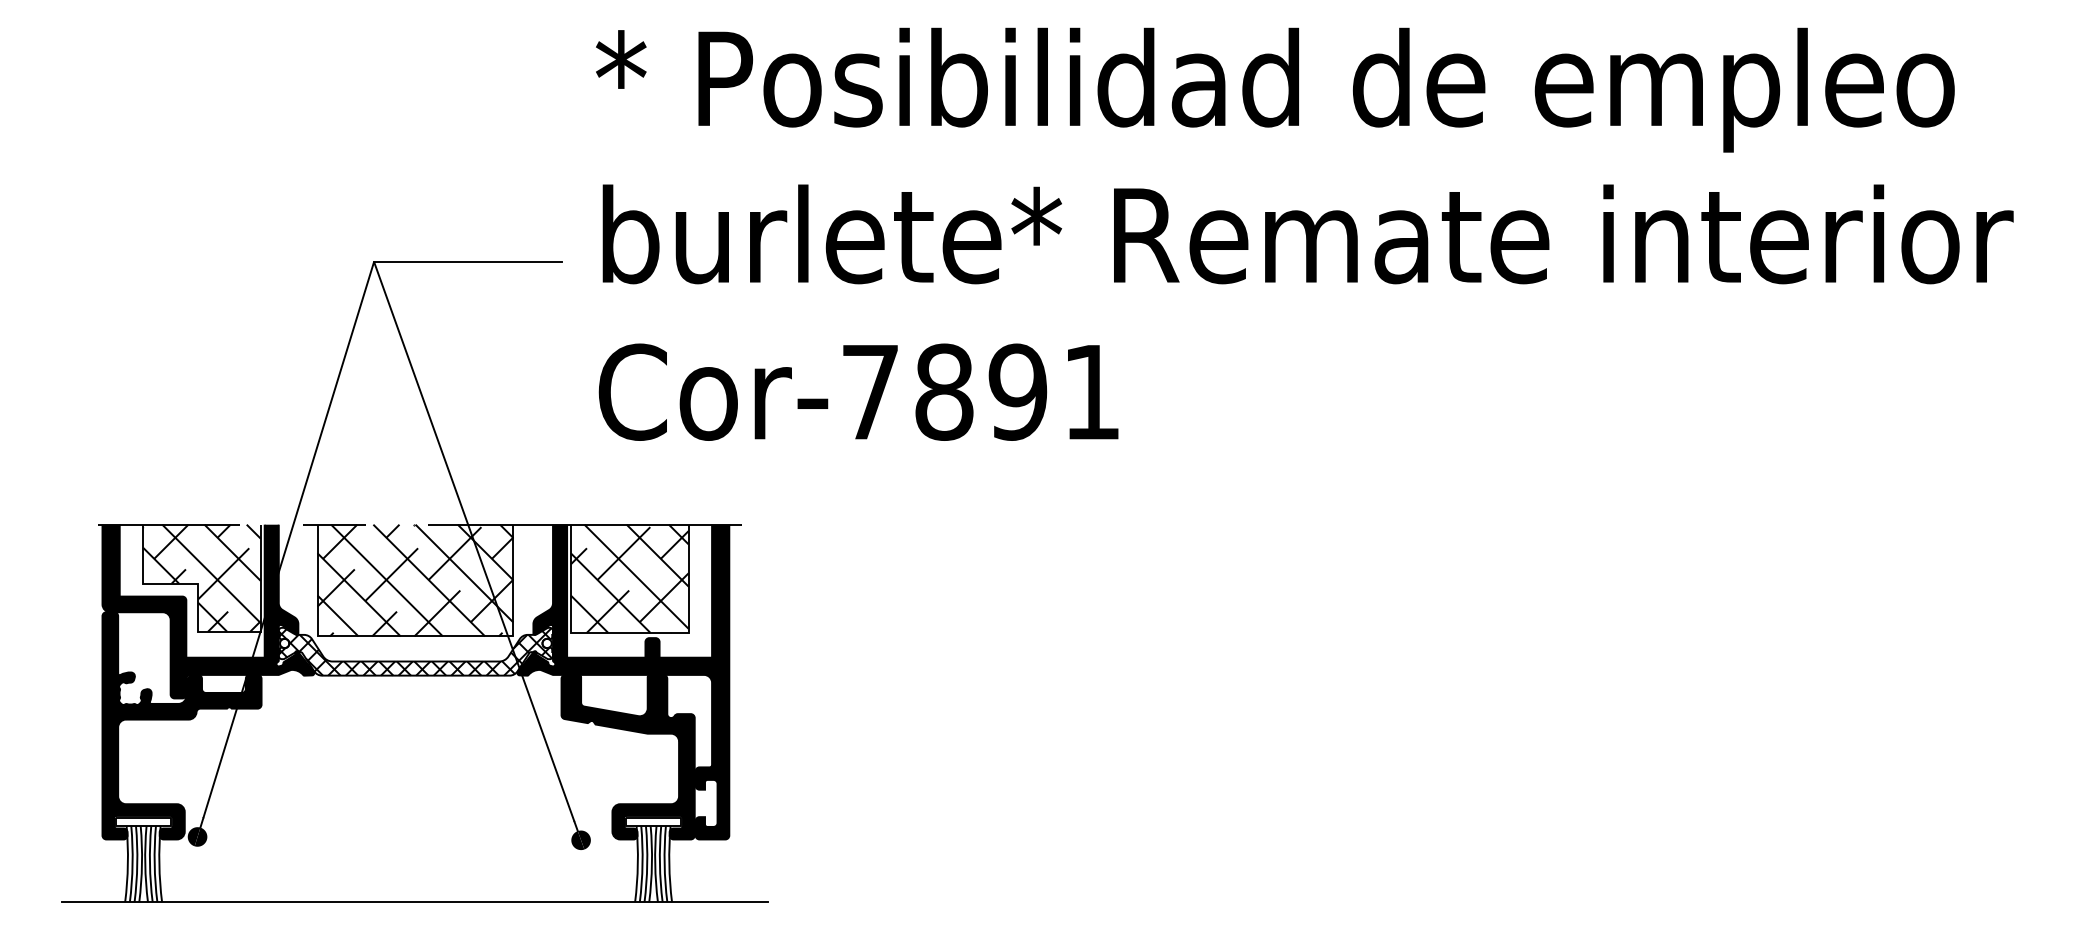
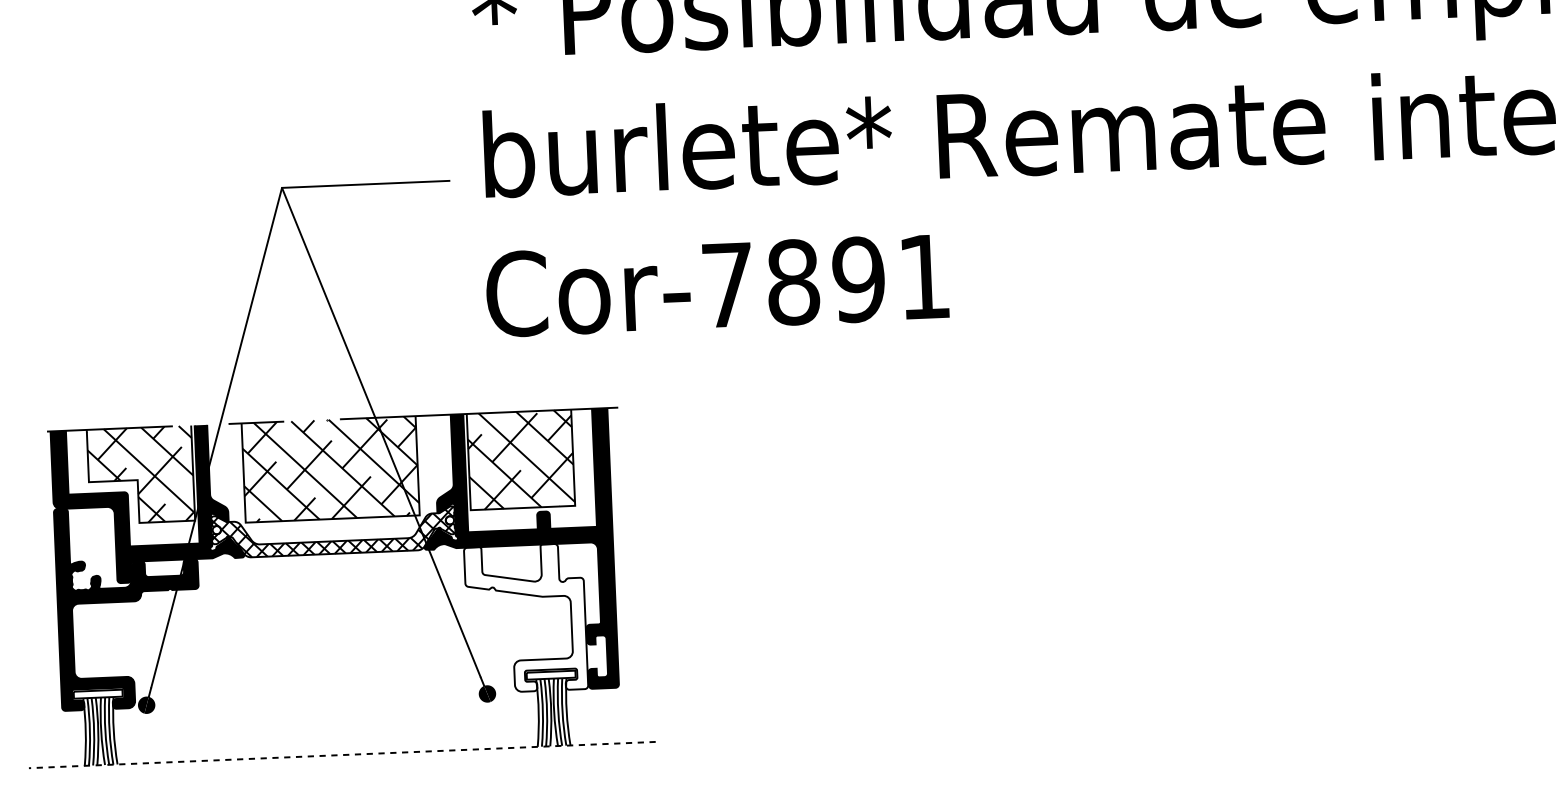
fill: (627, 756) -> (525, 617), removed
line: (415, 902) -> (342, 755), solid -> dashed

